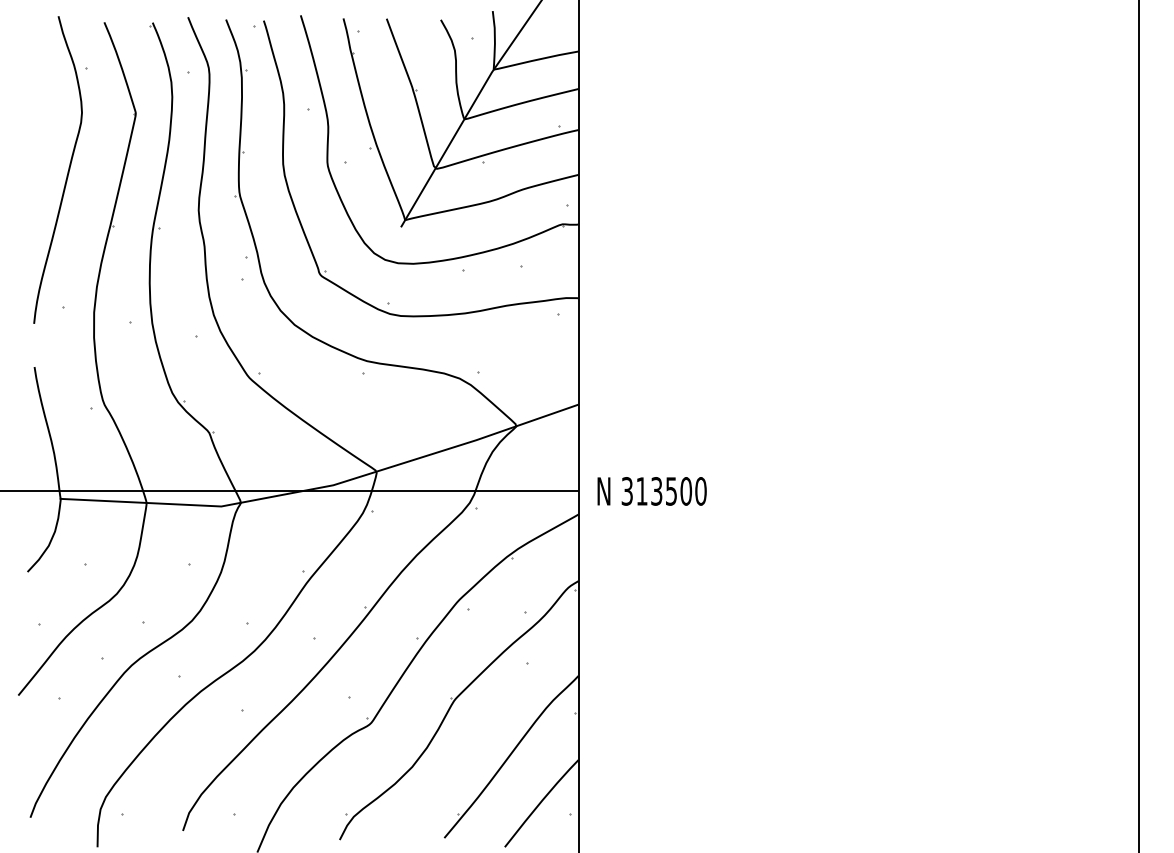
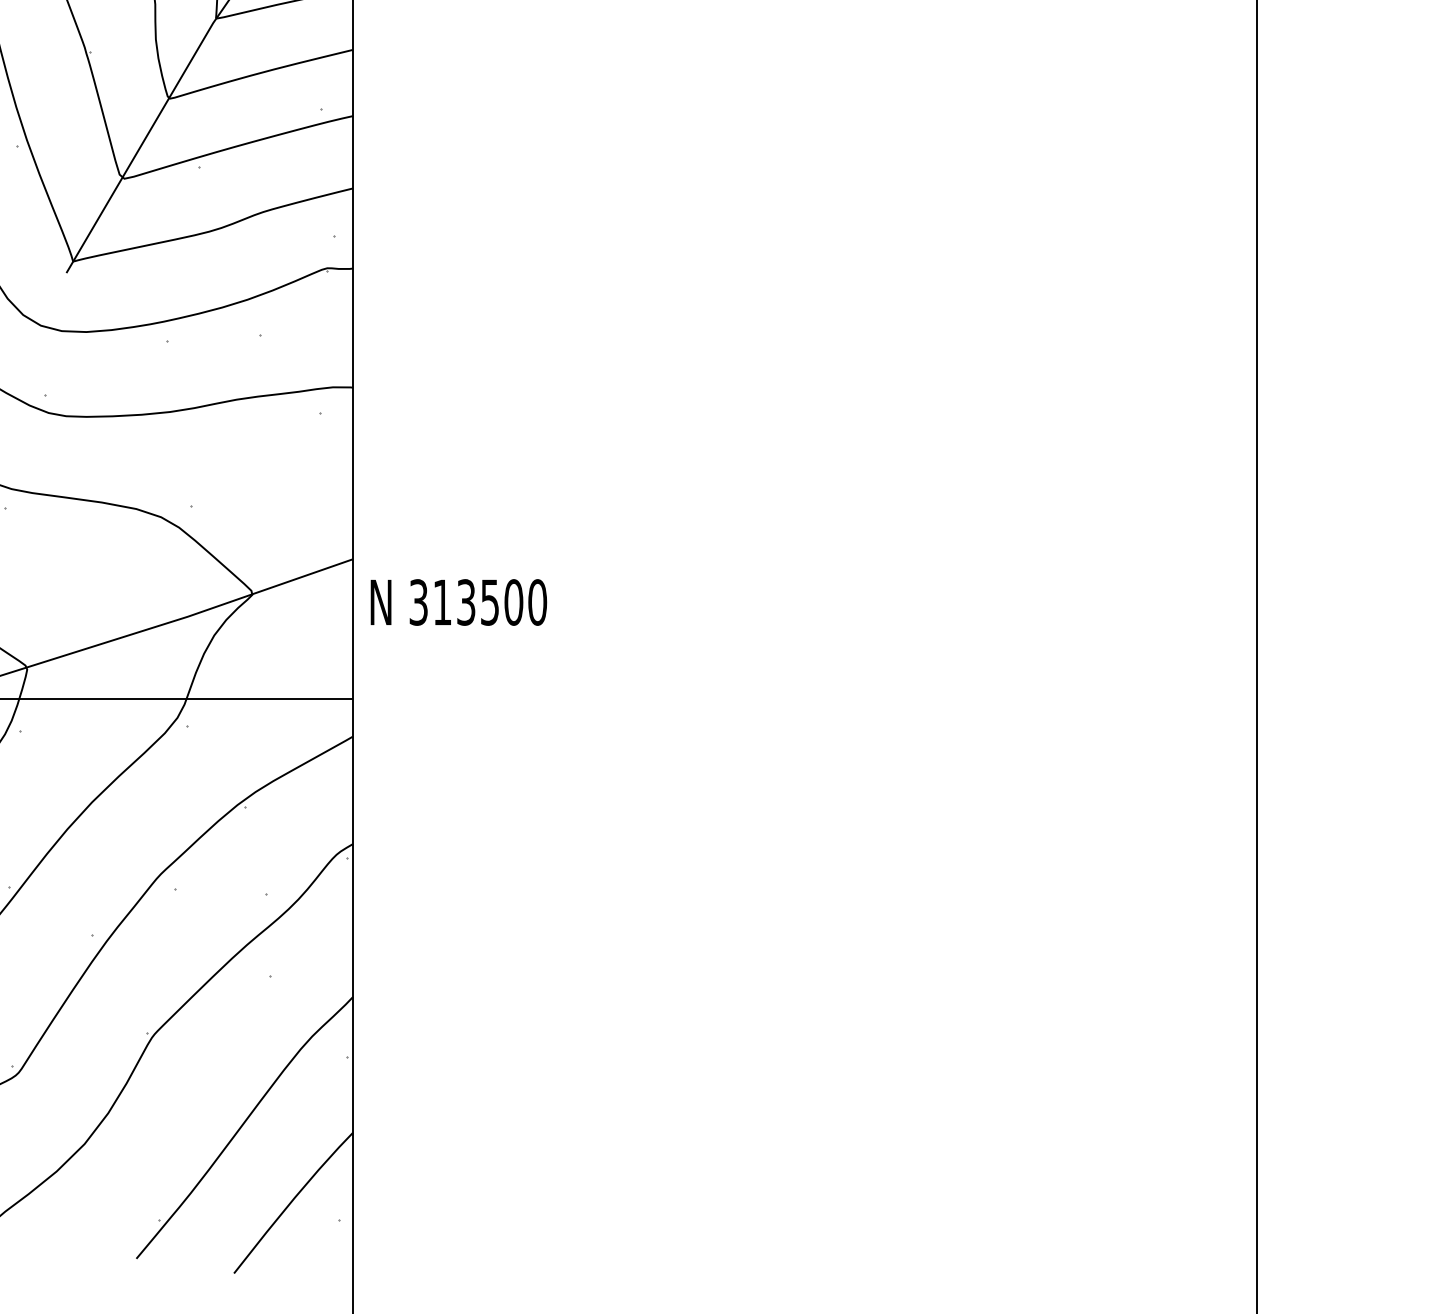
text: (651, 491) -> (457, 602), moved

